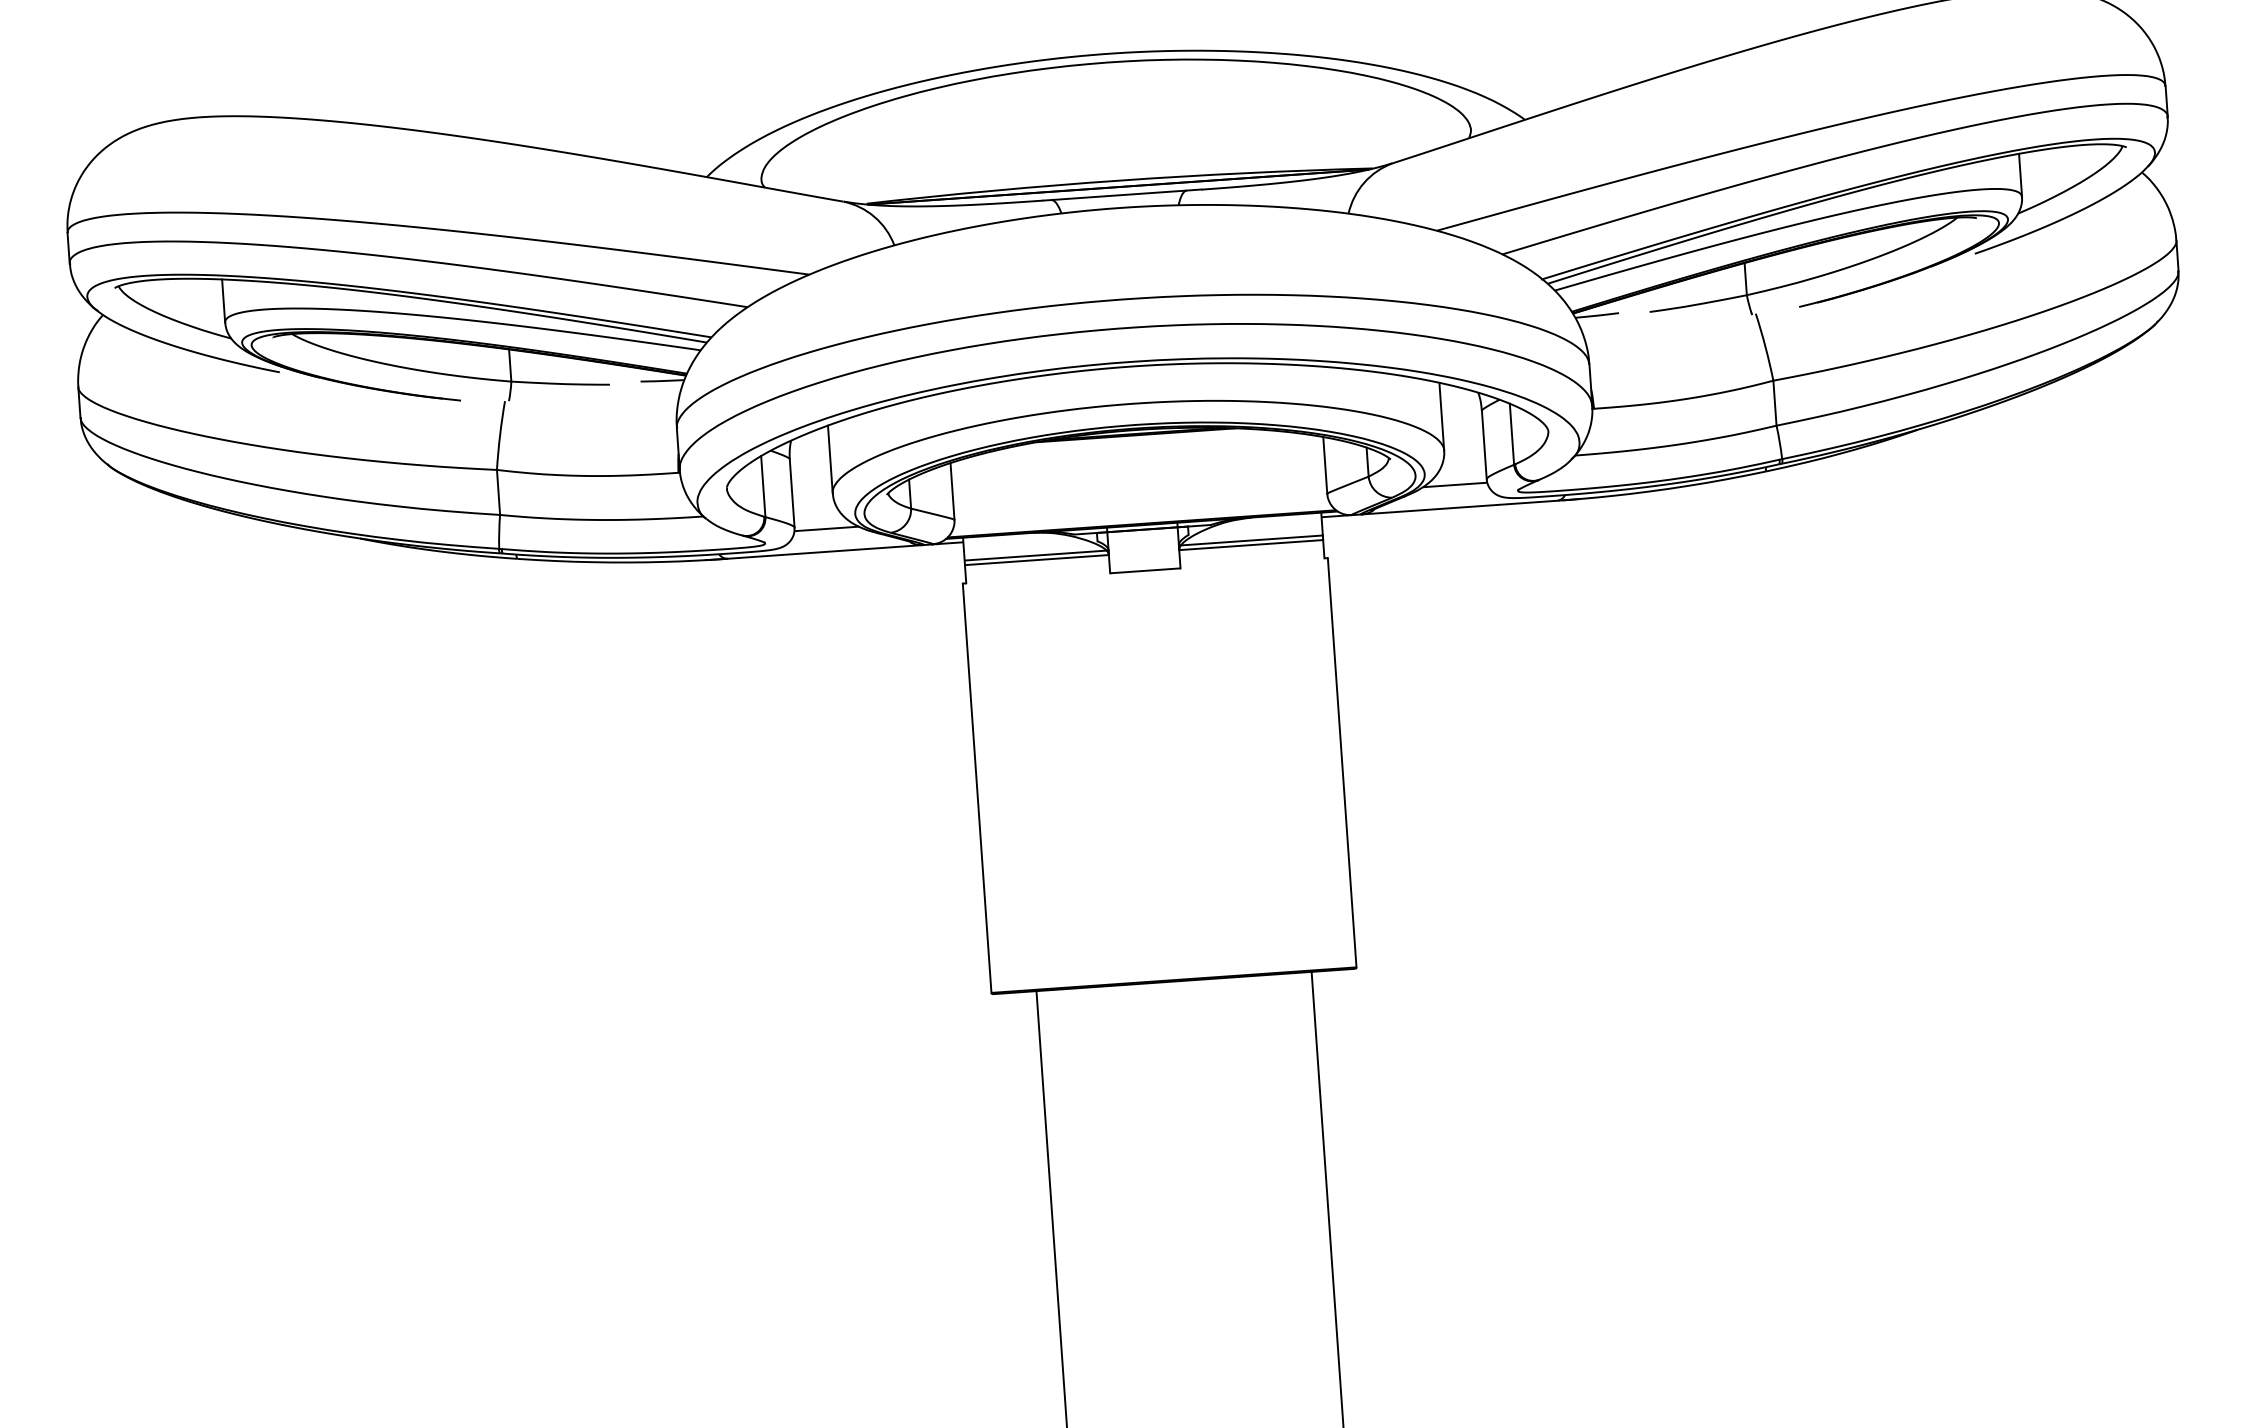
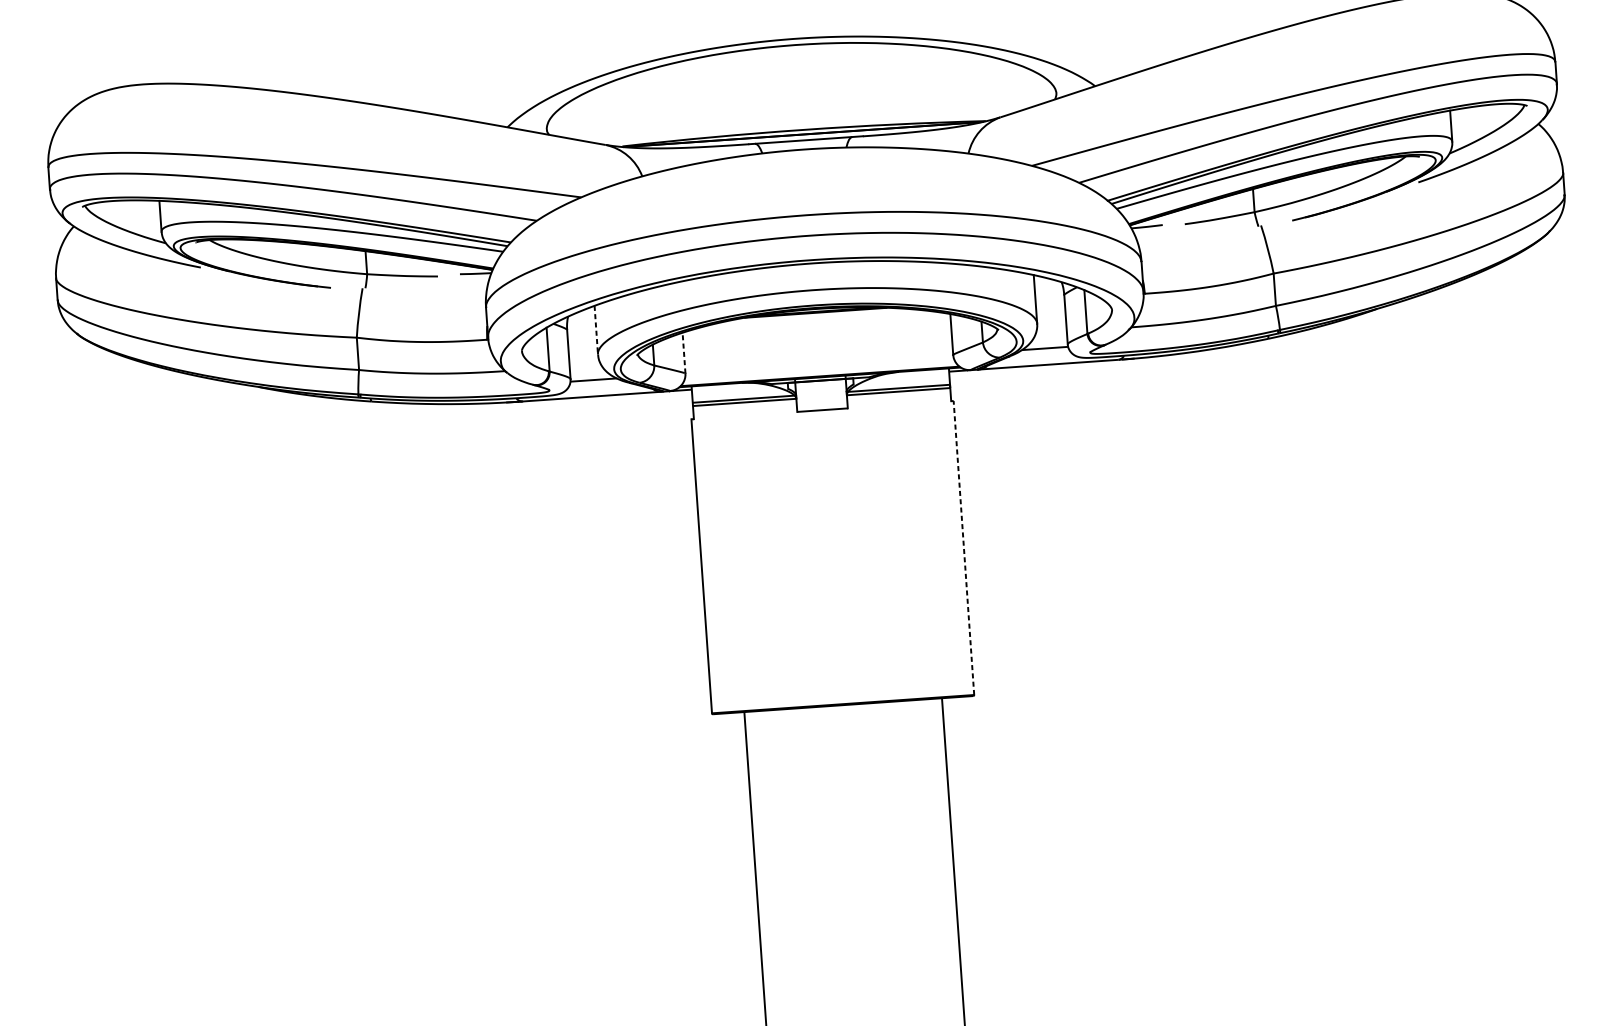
line: (830, 459) -> (596, 330), solid -> dashed
line: (952, 490) -> (684, 352), solid -> dashed
line: (1342, 762) -> (964, 547), solid -> dashed

